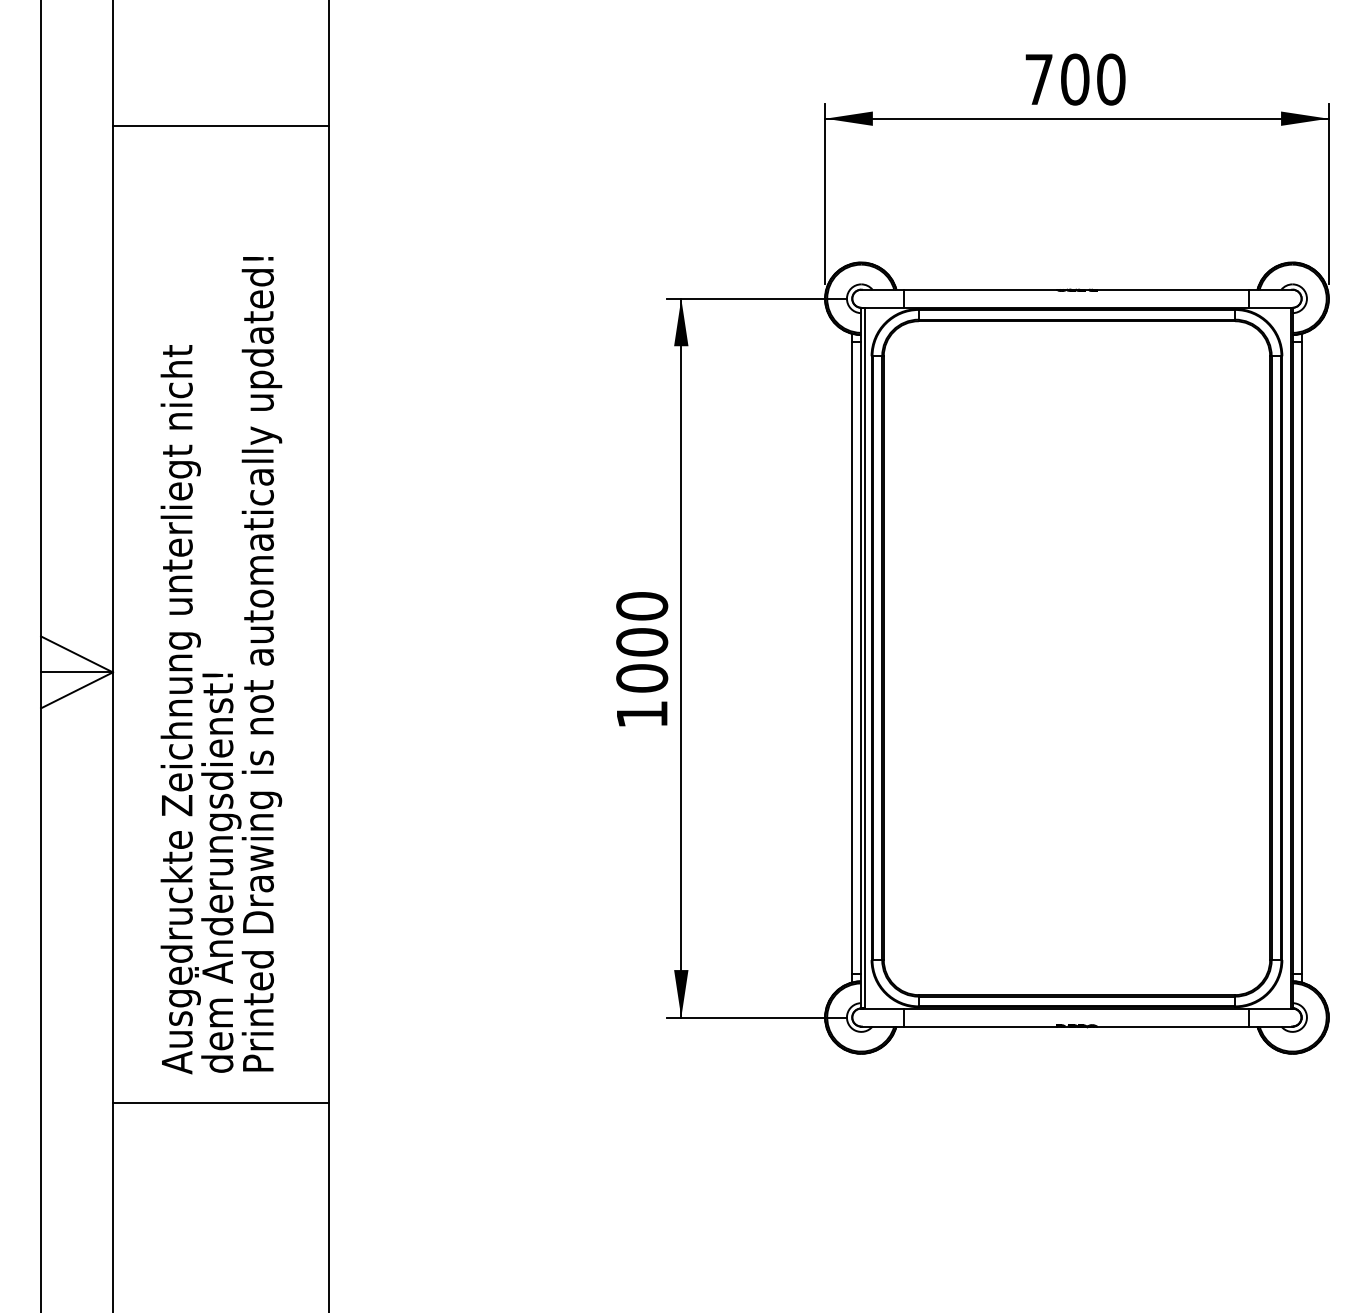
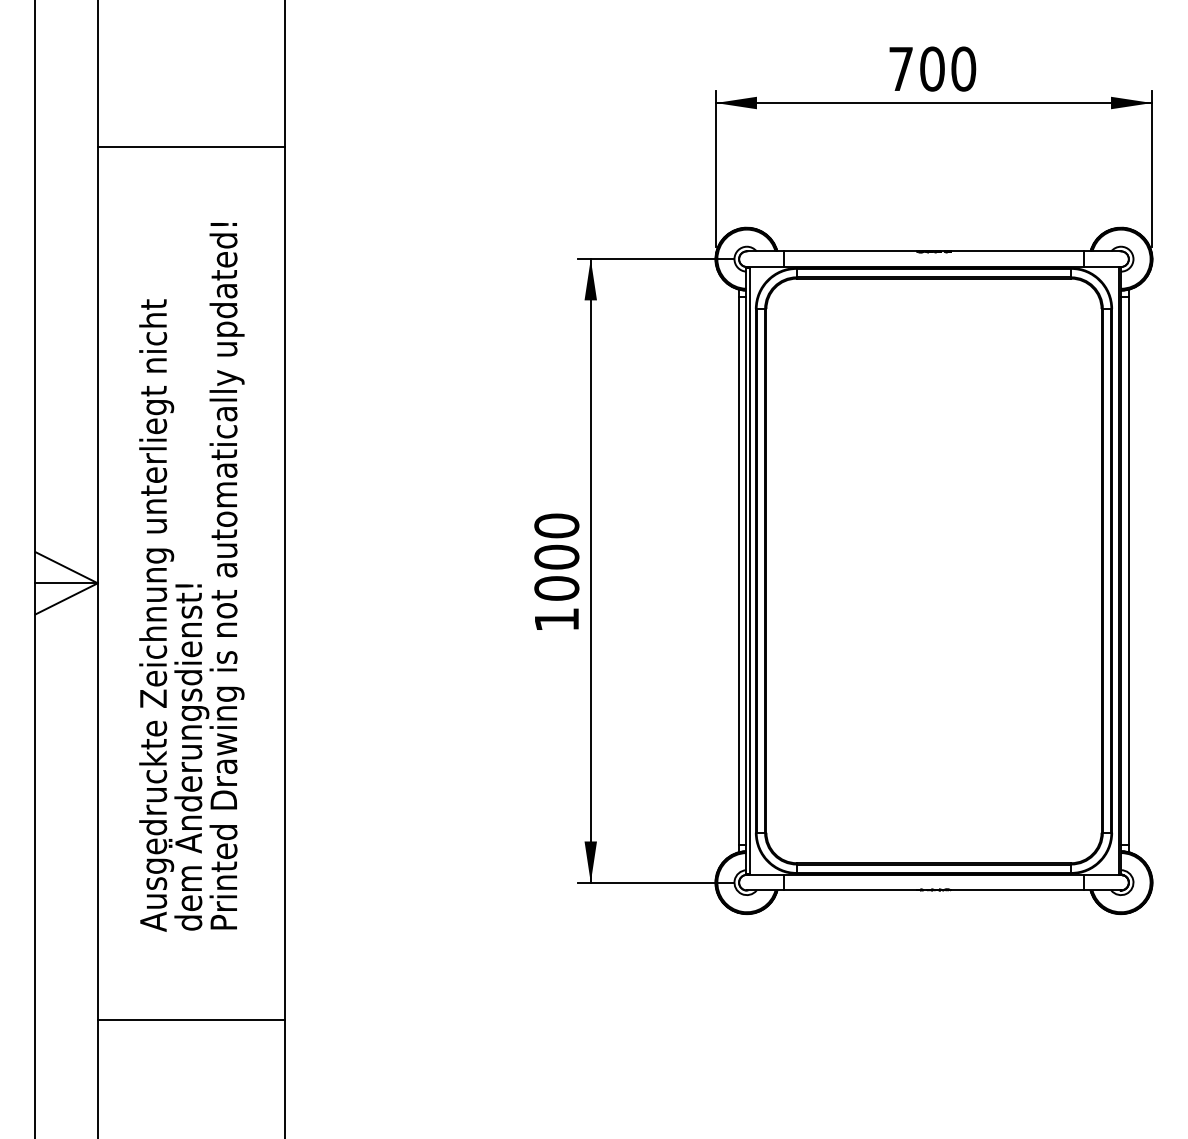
line: (220, 126) -> (191, 147), moved
line: (220, 1102) -> (191, 1019), moved

